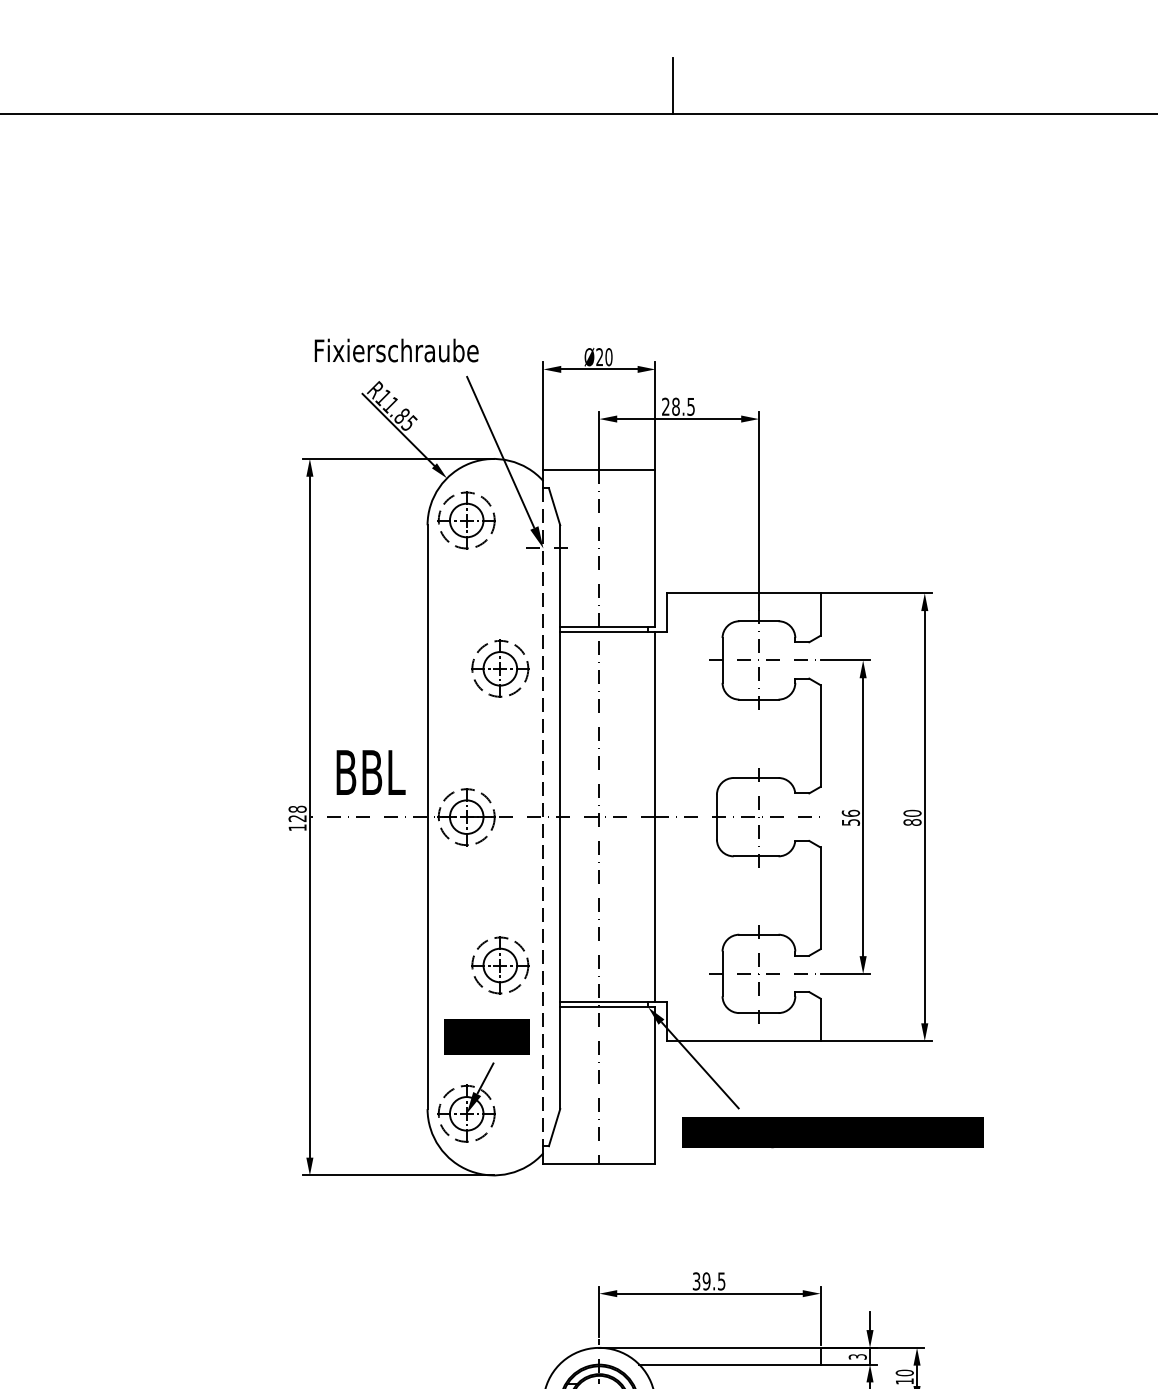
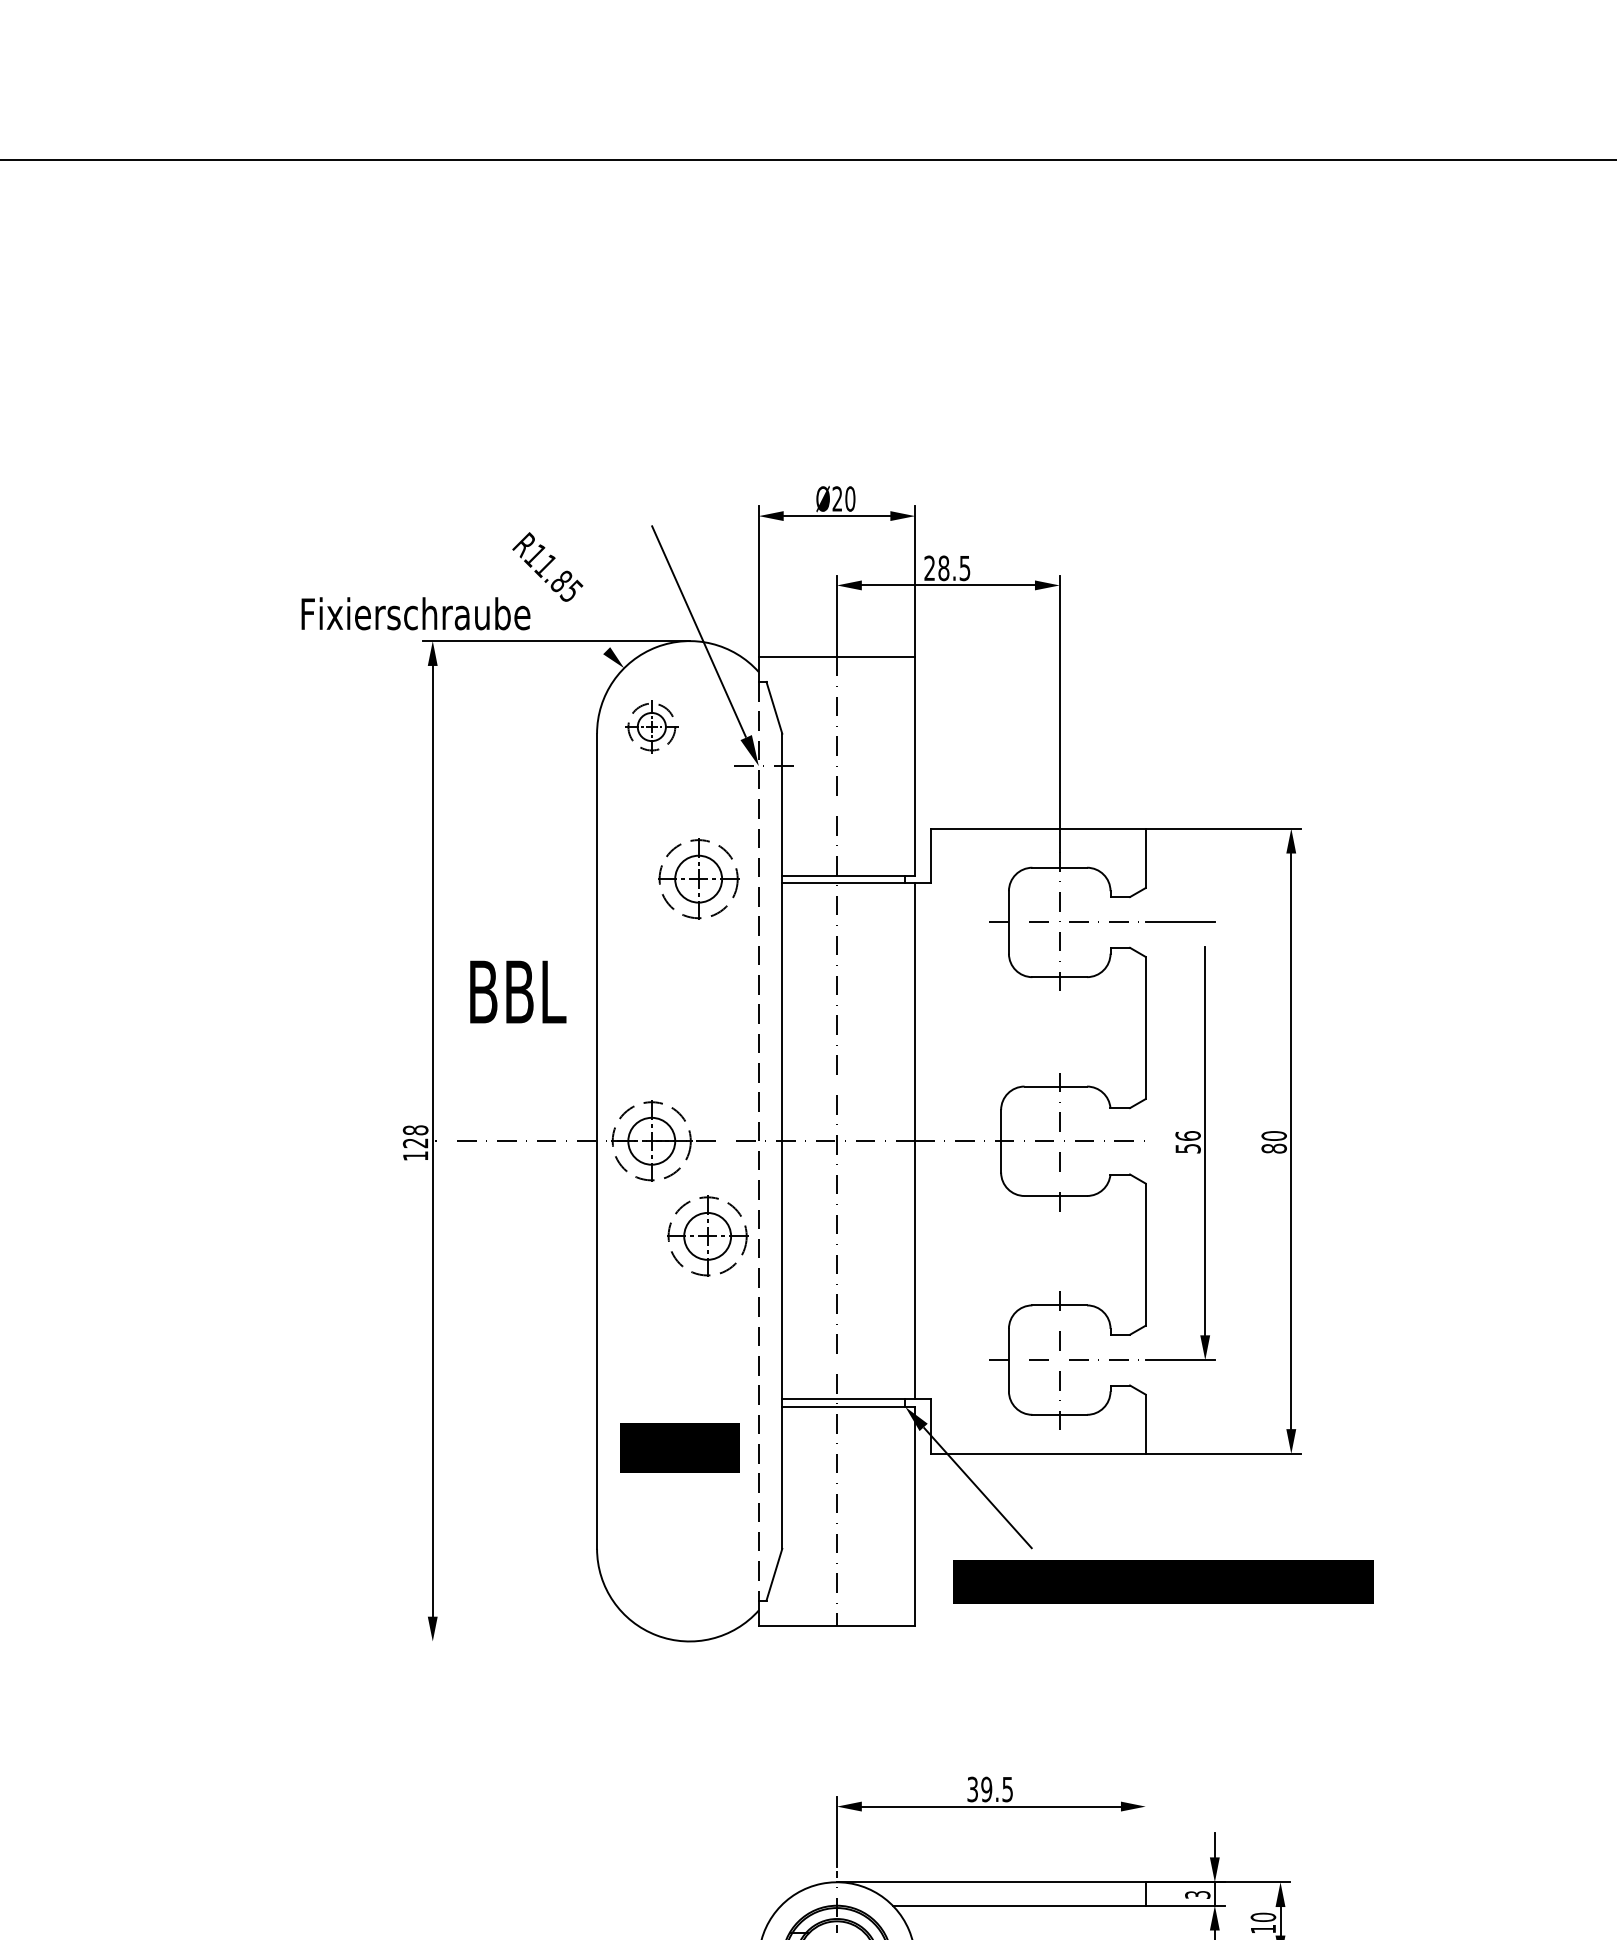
line: (673, 86) -> (940, 120), removed
text: (396, 350) -> (415, 613), moved
line: (398, 429) -> (556, 600), removed
part: (466, 520) -> (651, 726), size x0.6
part: (500, 668) -> (698, 878), moved
fill: (863, 669) -> (1205, 934), removed
text: (371, 772) -> (518, 991), moved
part: (500, 964) -> (707, 1235), moved
part: (466, 1102) -> (651, 1539), removed
line: (398, 1175) -> (556, 1641), removed
line: (820, 1315) -> (1145, 1837), removed

